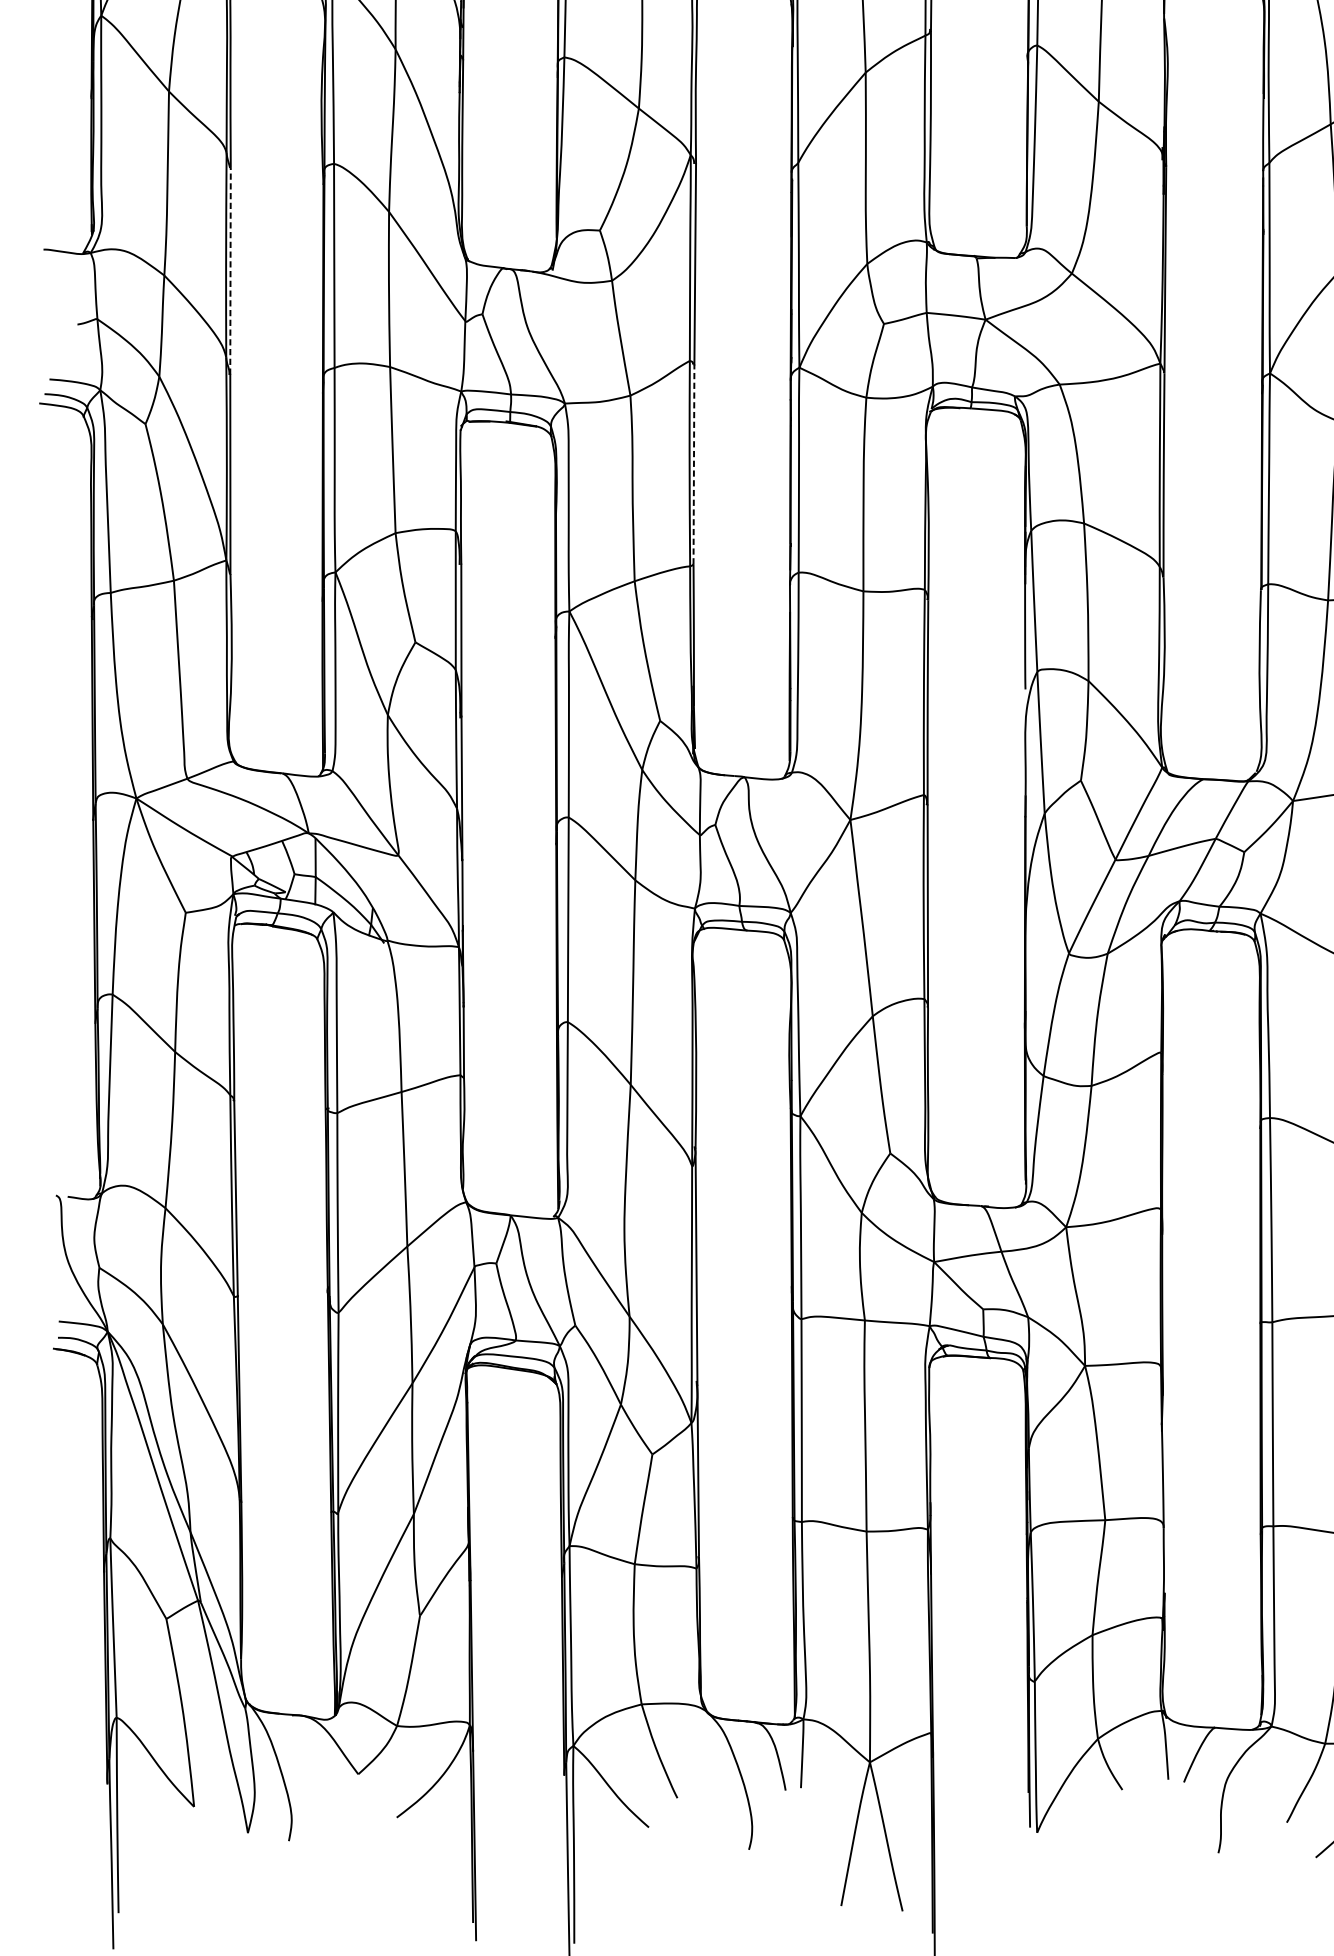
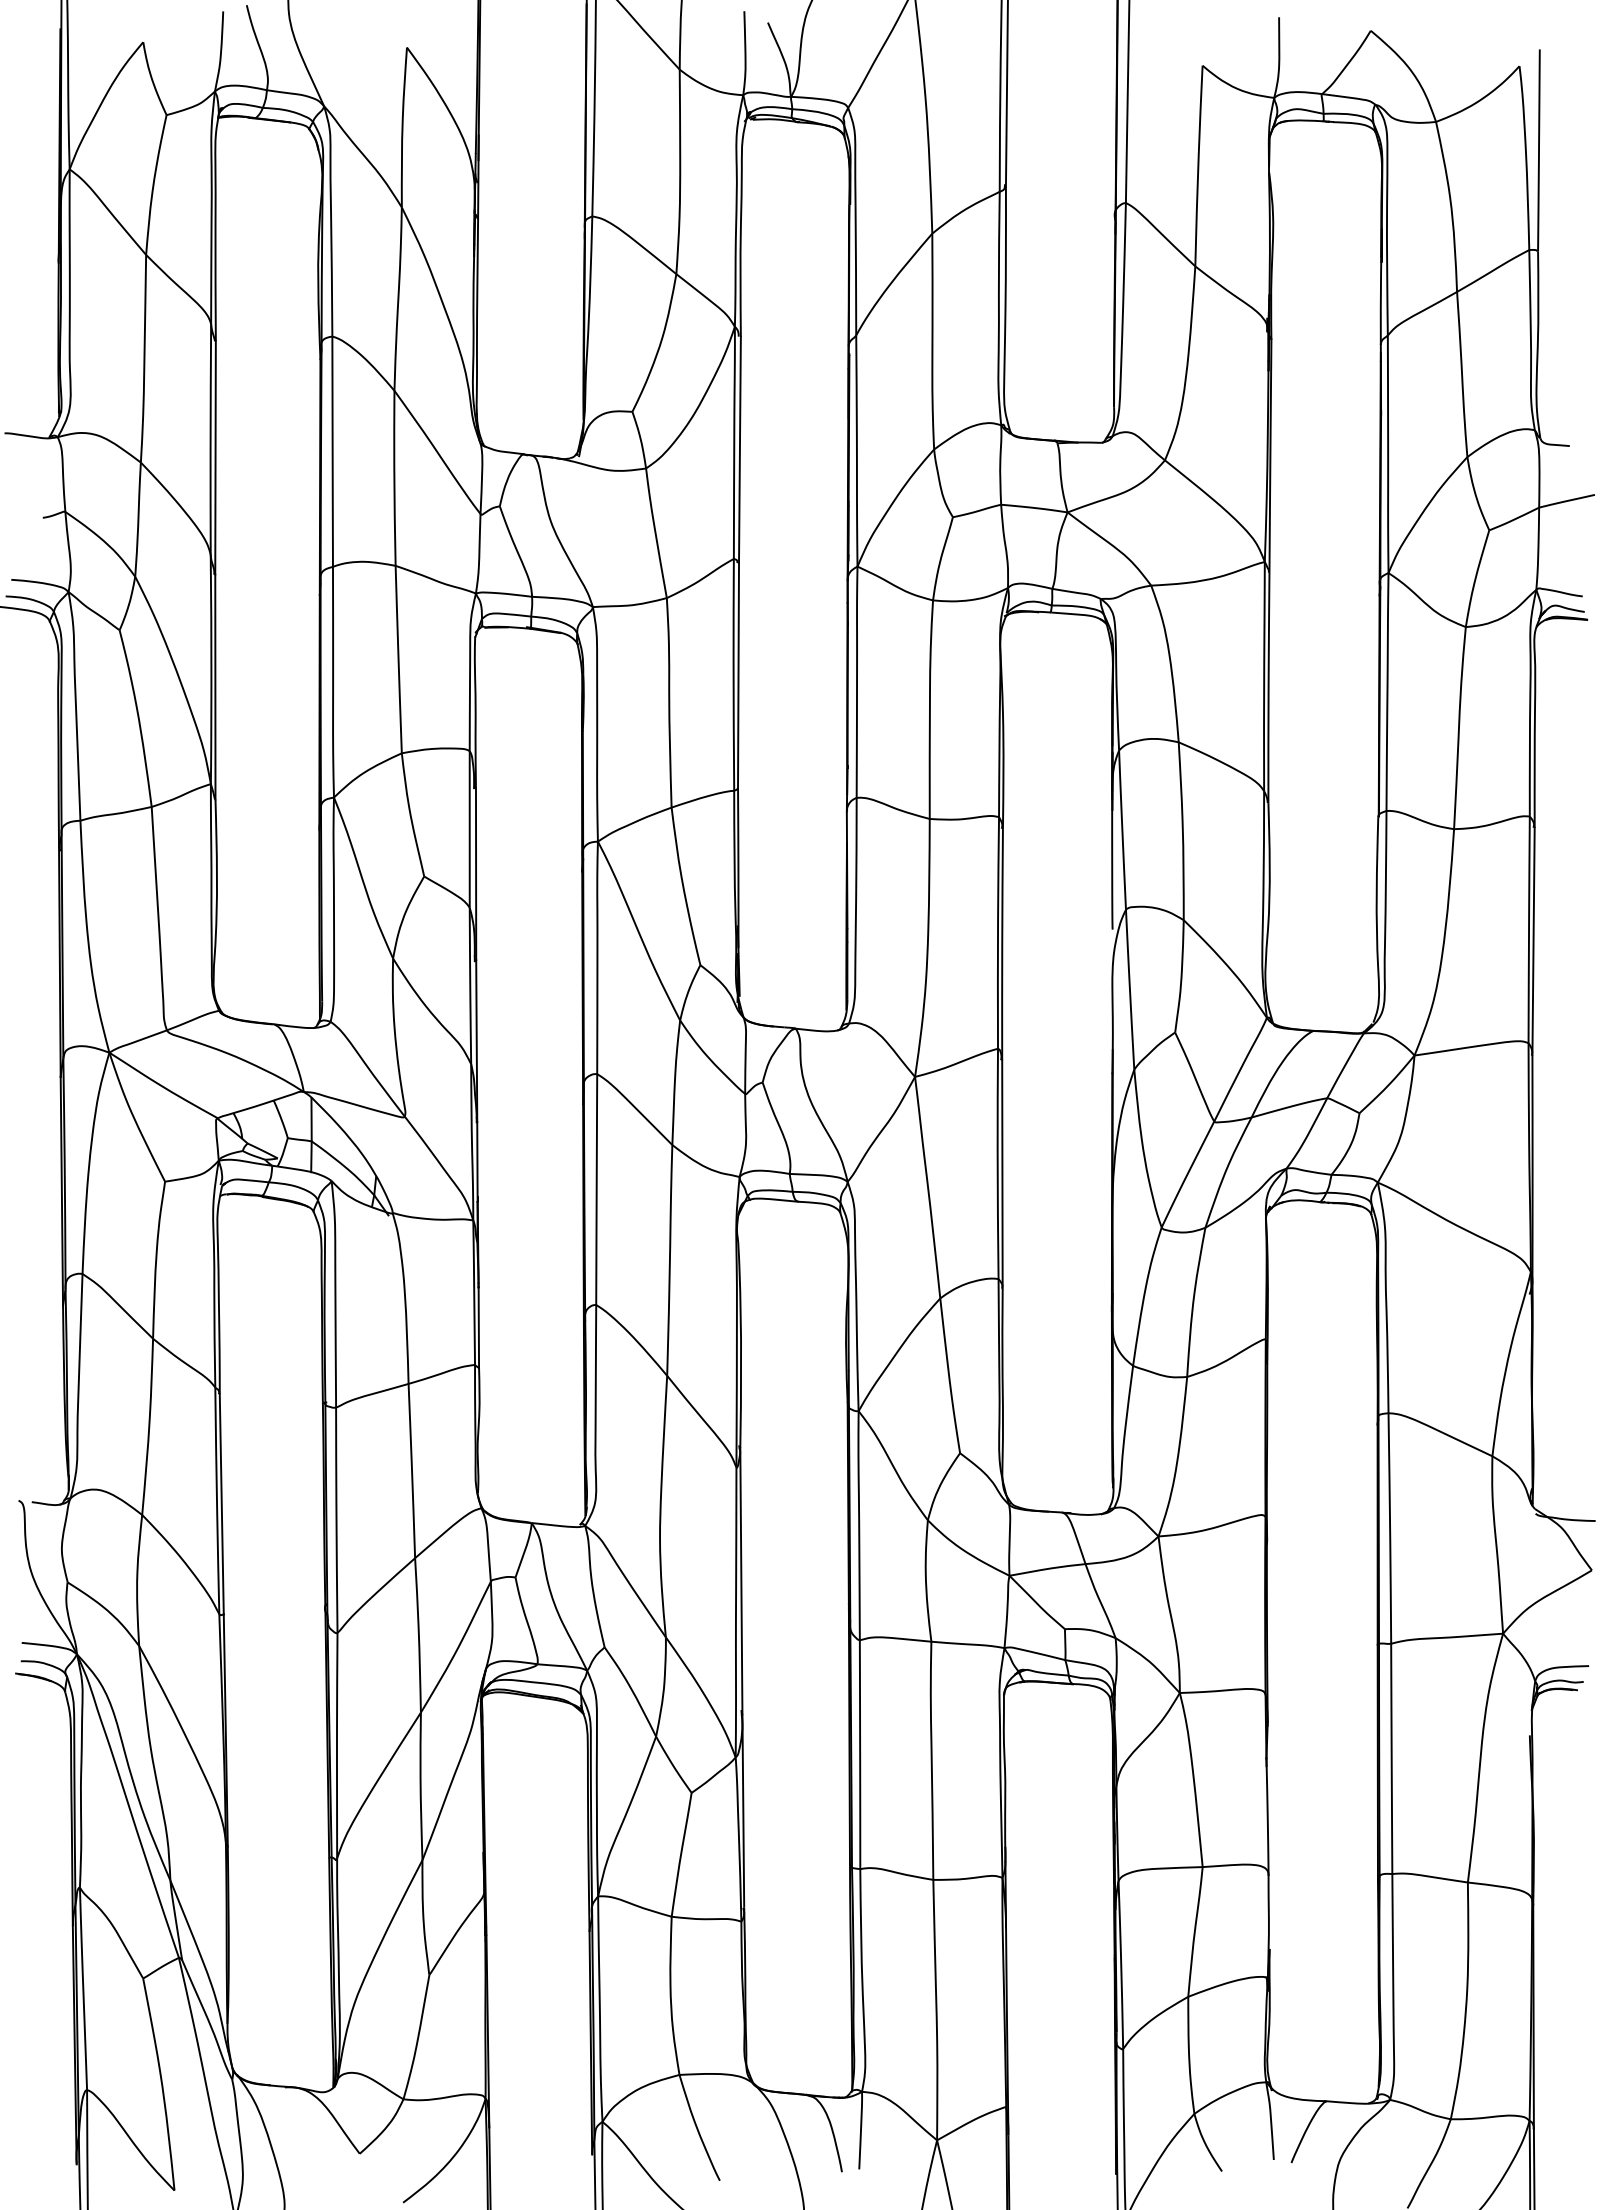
line: (230, 271) -> (215, 457), dashed -> solid
line: (693, 464) -> (738, 675), dashed -> solid

